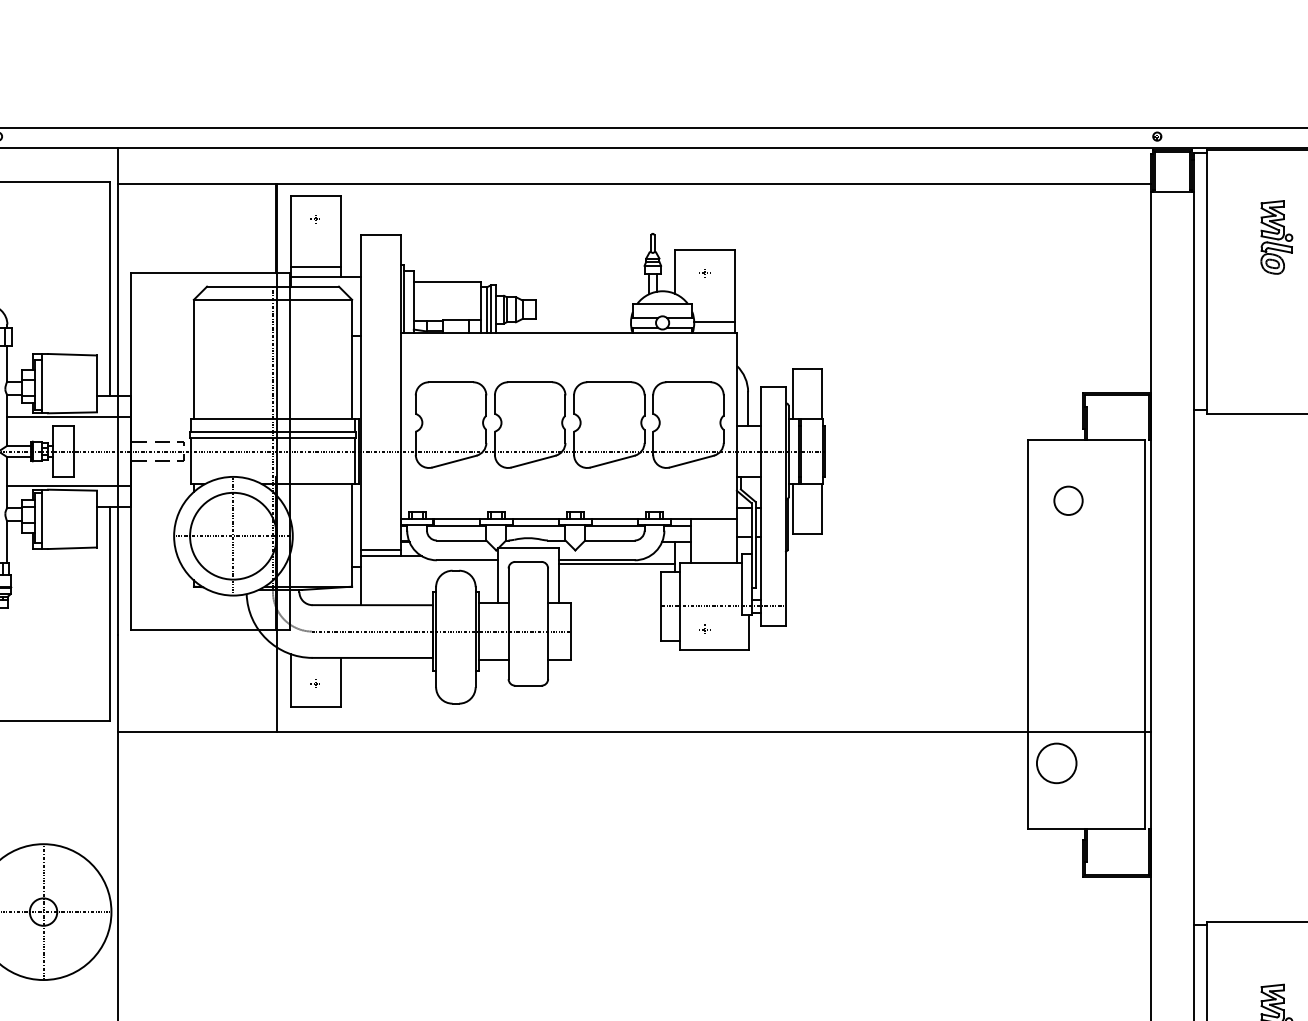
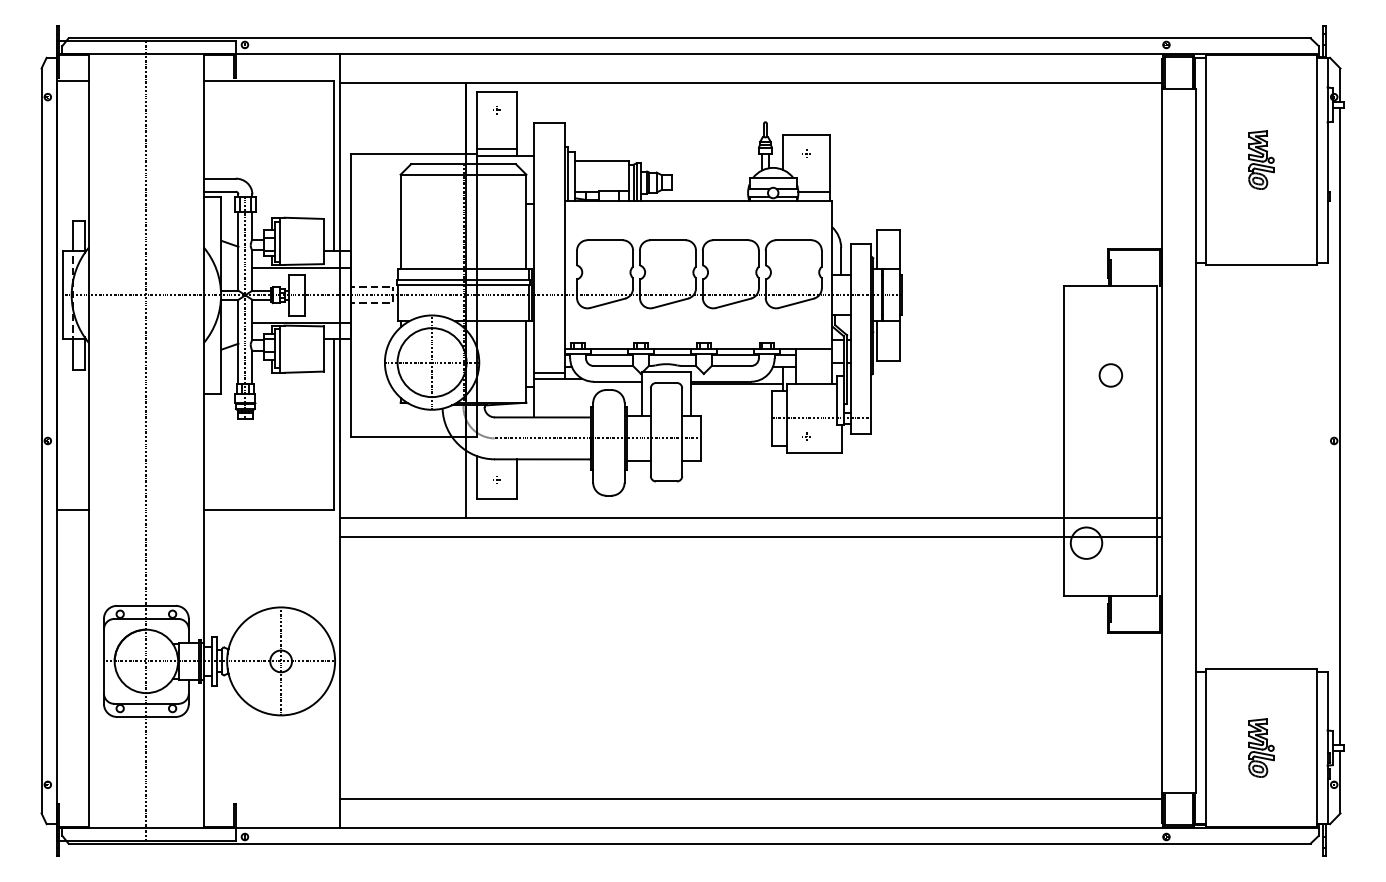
part: (1276, 236) -> (1261, 159), moved
circle: (1068, 500) -> (1110, 375), moved
line: (634, 754) -> (750, 536), added

